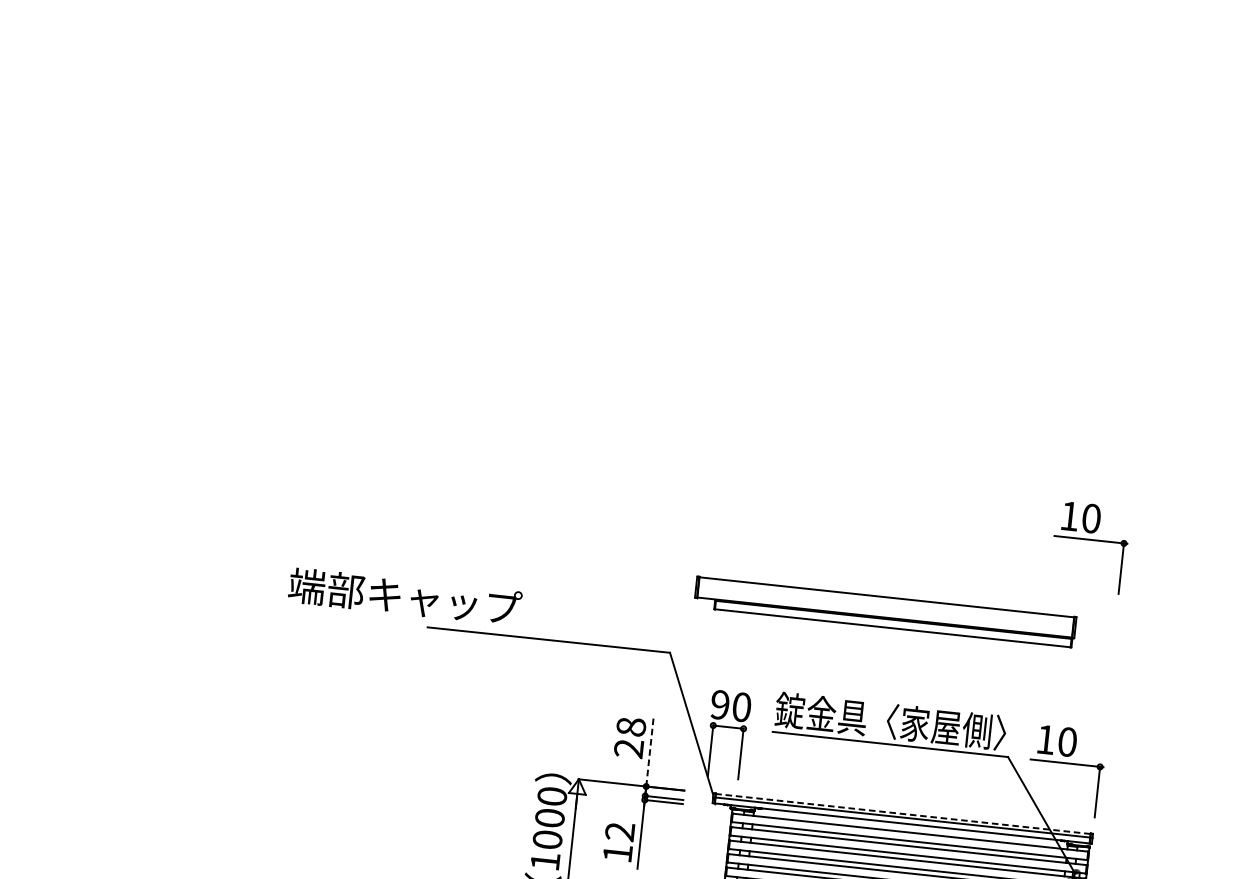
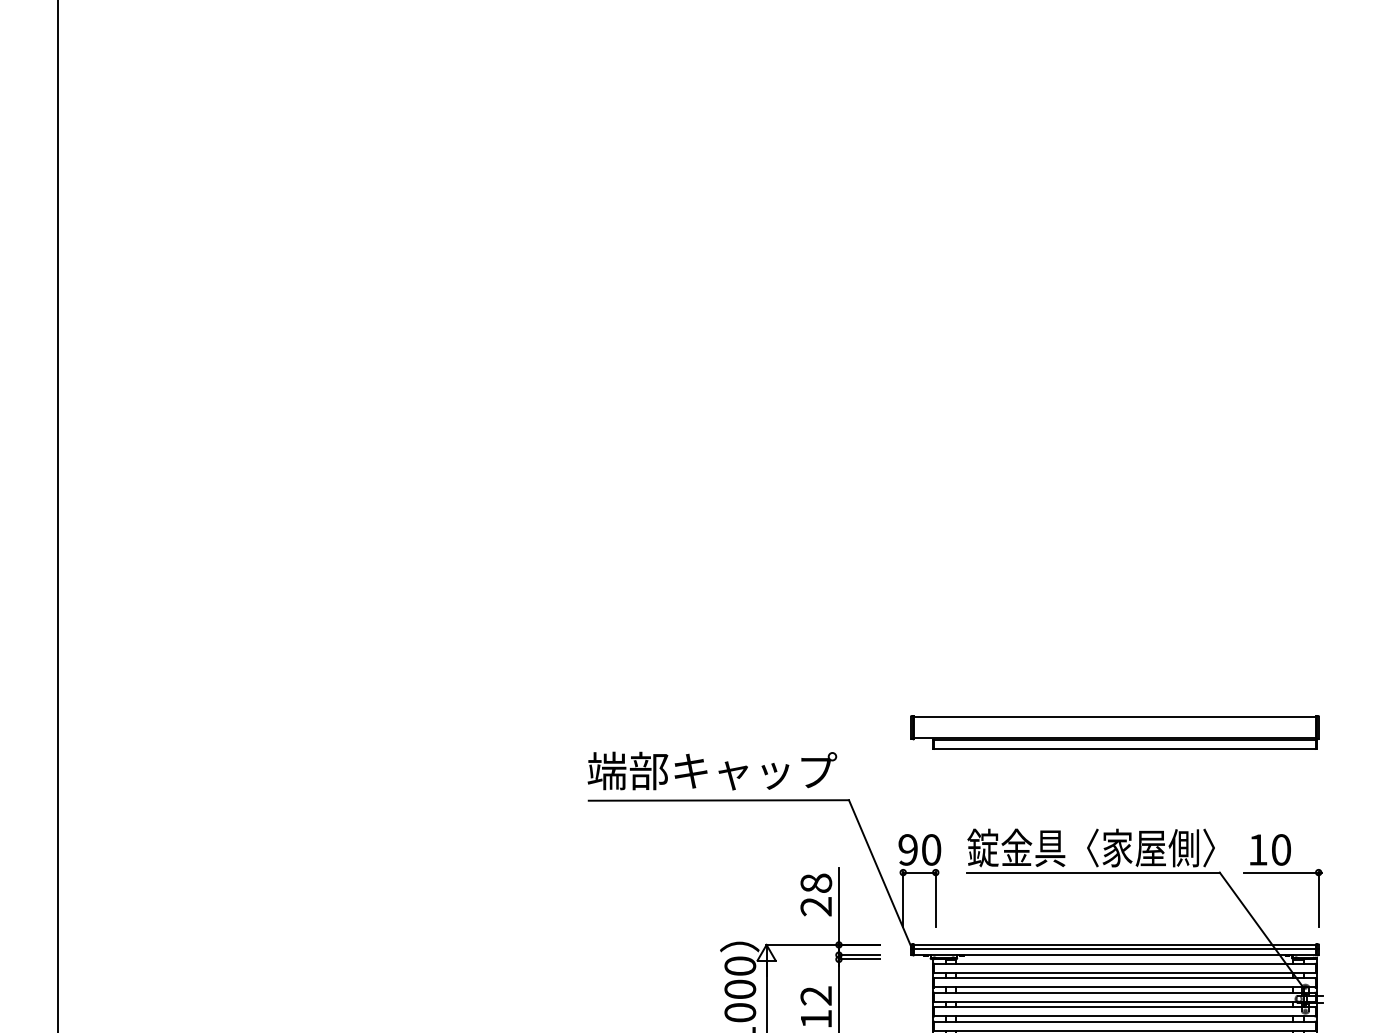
part: (1090, 540) -> (1282, 633), removed
text: (405, 596) -> (712, 770), moved
part: (884, 611) -> (1114, 732), moved
line: (649, 750) -> (838, 906), dashed -> solid
line: (902, 813) -> (1114, 944), dashed -> solid

